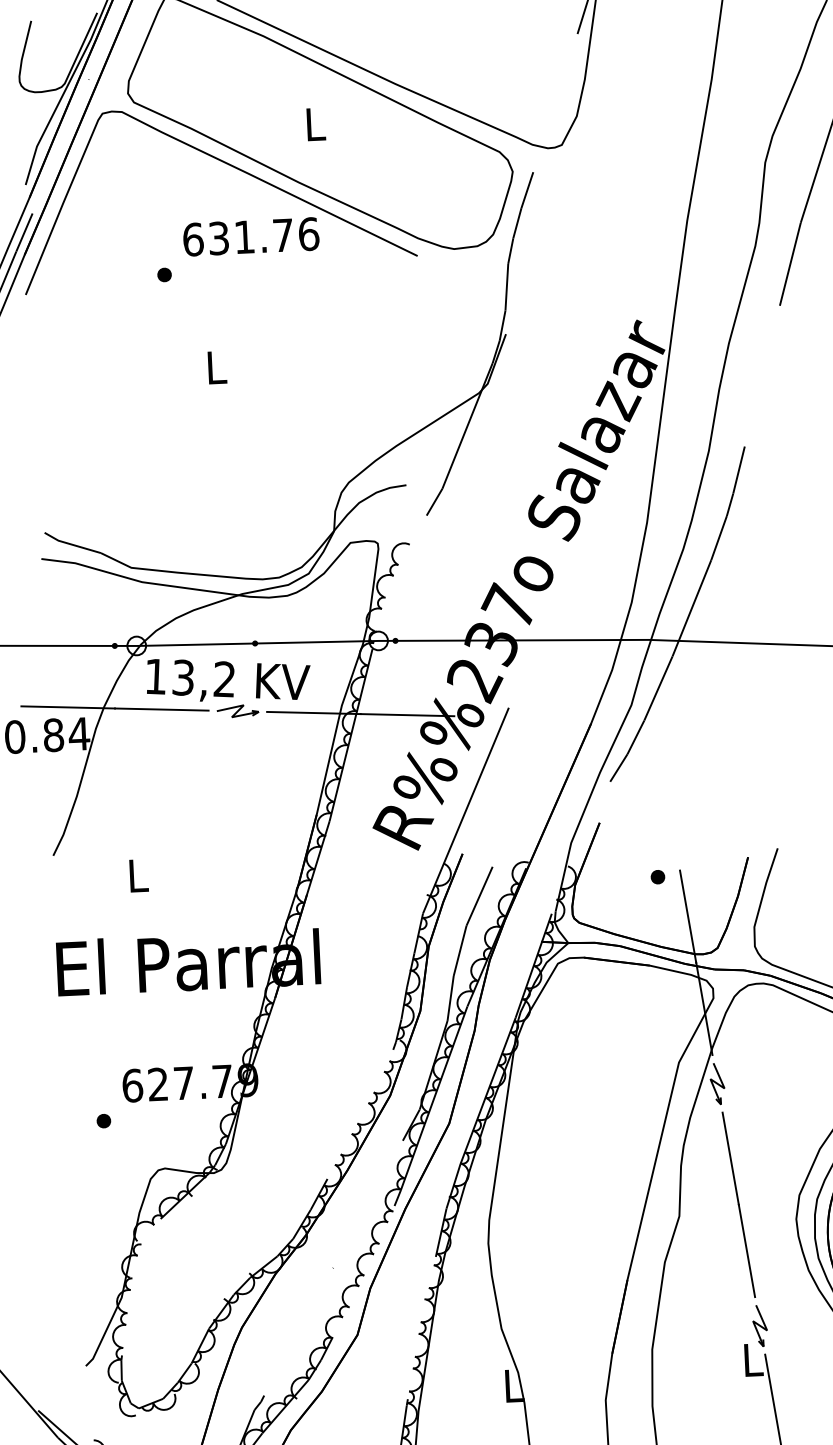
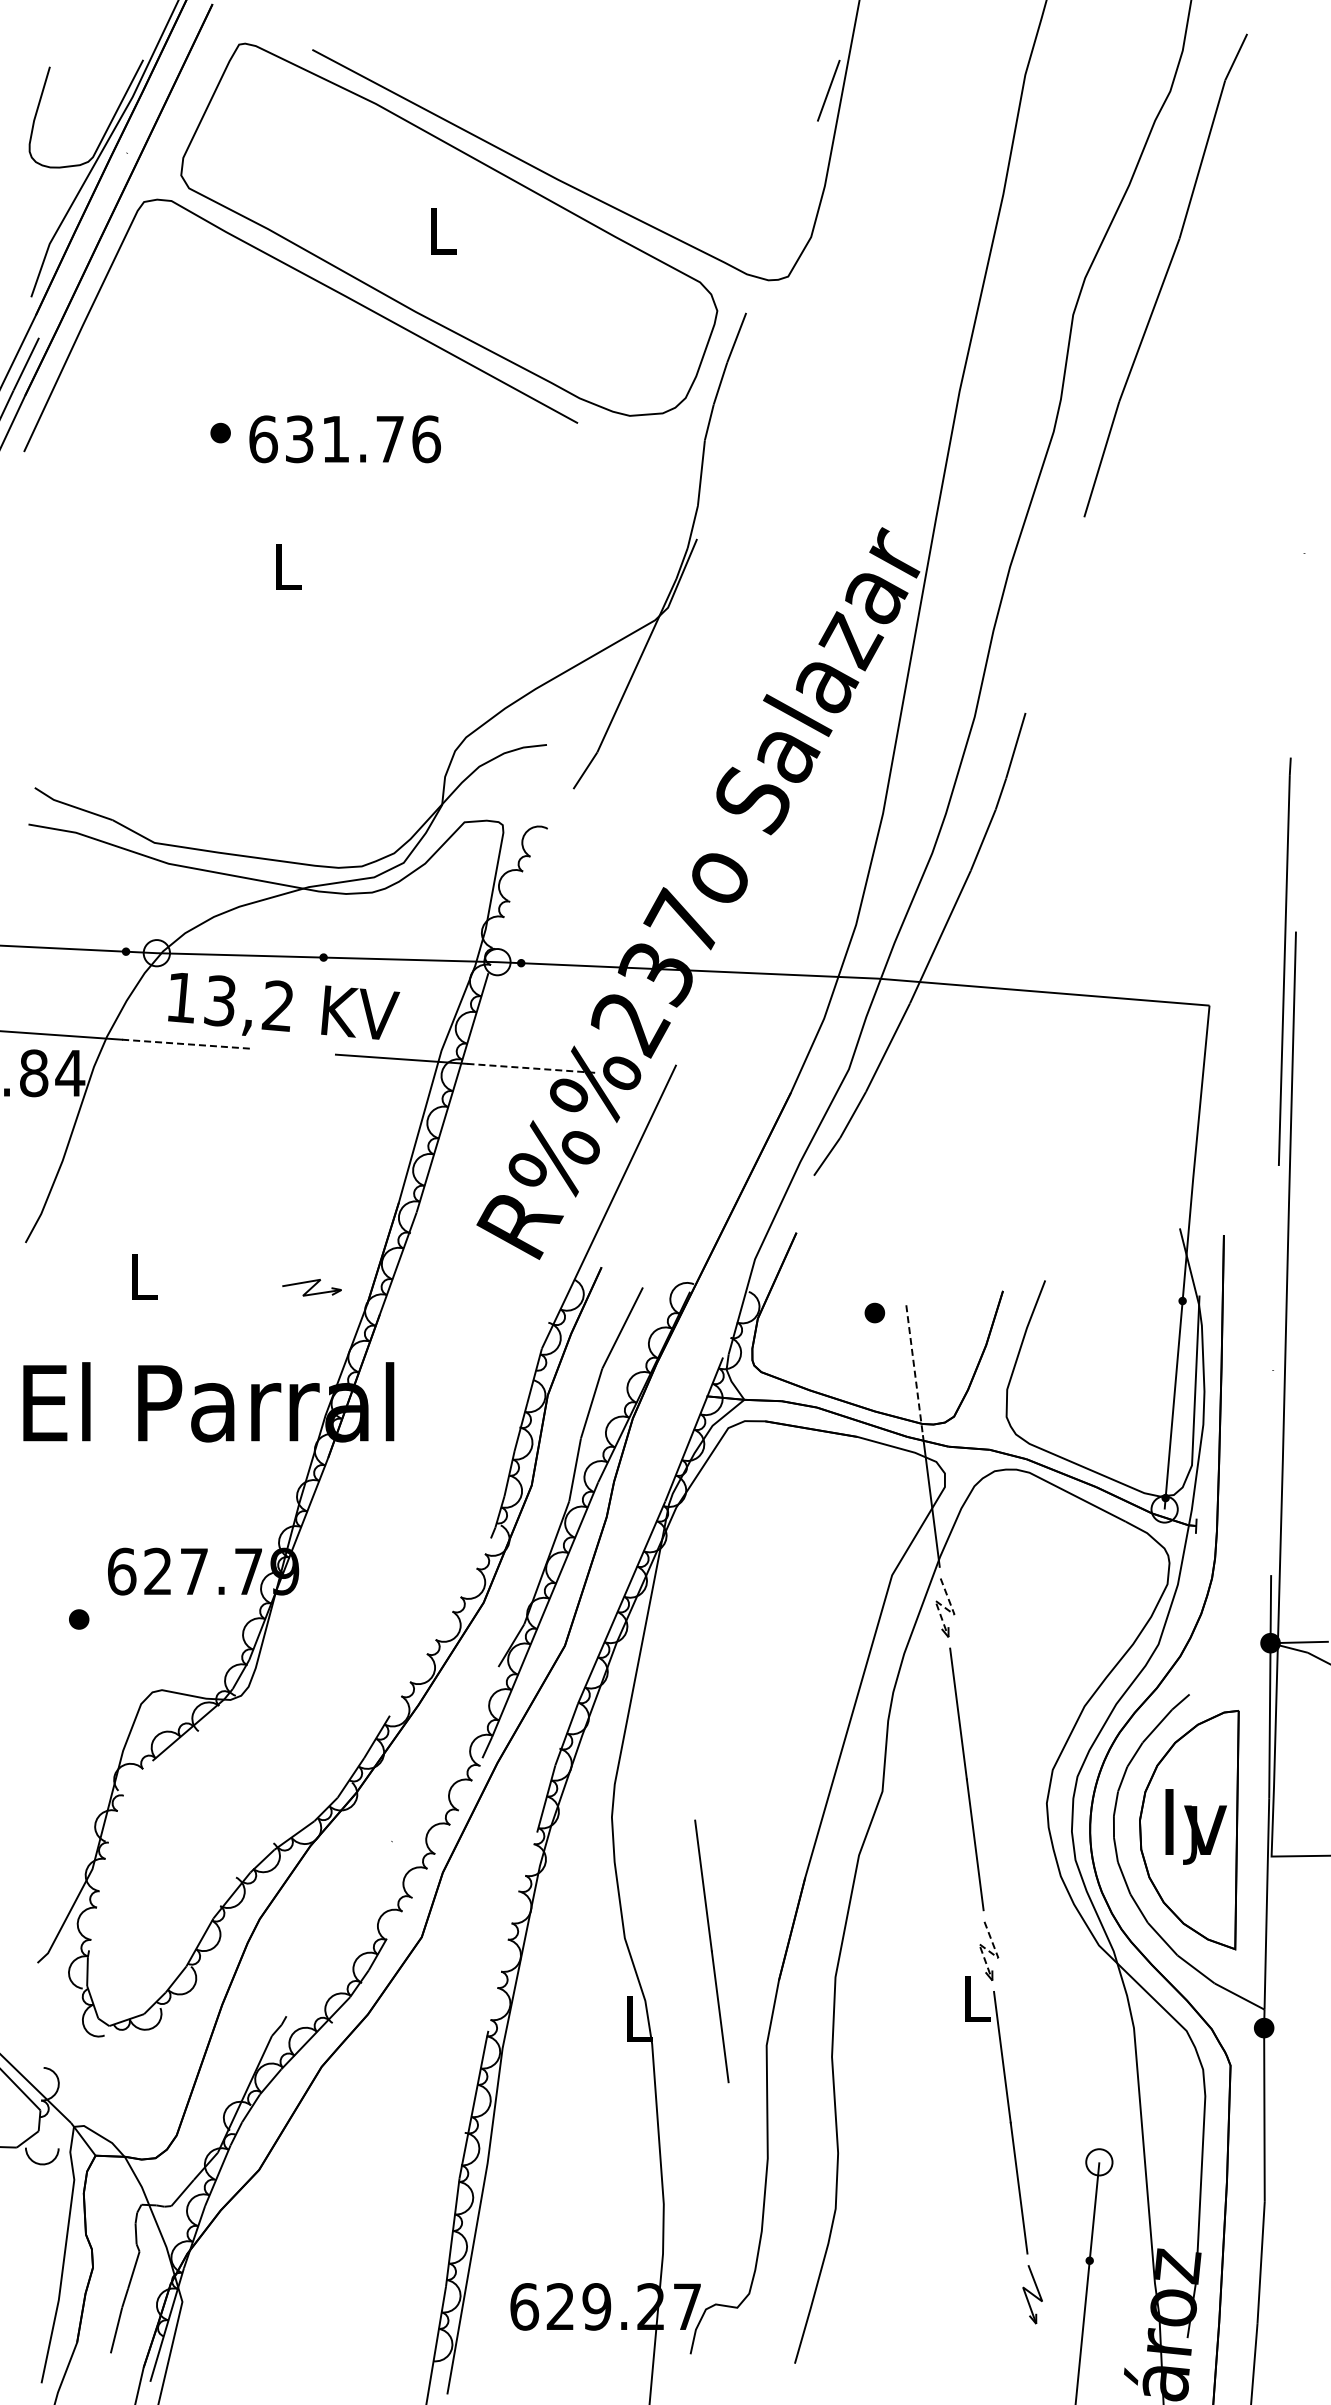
text: (250, 237) -> (344, 439), moved
line: (161, 709) -> (187, 1044), solid -> dashed
part: (237, 711) -> (311, 1287), moved
line: (407, 715) -> (533, 1068), solid -> dashed
line: (688, 916) -> (914, 1370), solid -> dashed
line: (717, 1083) -> (944, 1607), solid -> dashed
line: (759, 1326) -> (988, 1951), solid -> dashed
line: (563, 1335) -> (711, 1951), added

